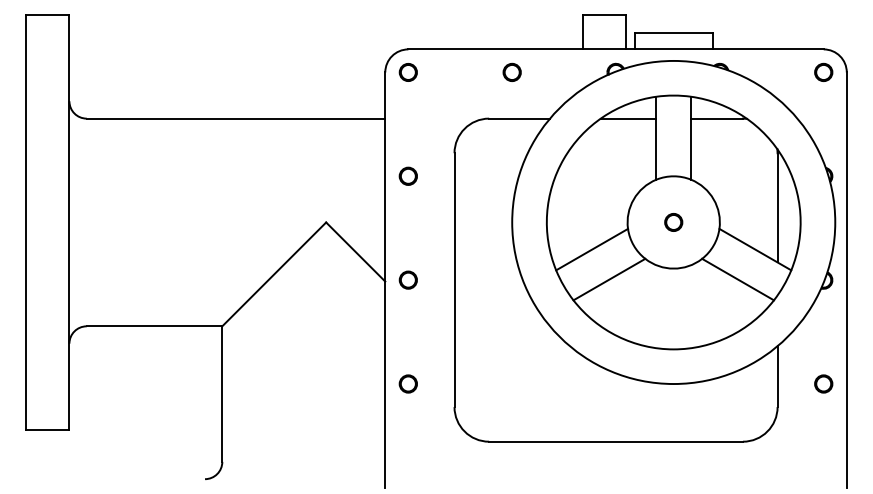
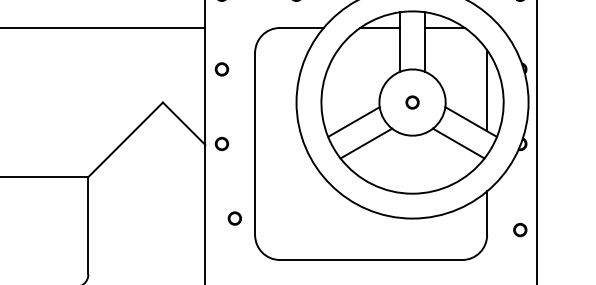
circle: (407, 383) -> (234, 218), moved
circle: (823, 383) -> (520, 229), moved

